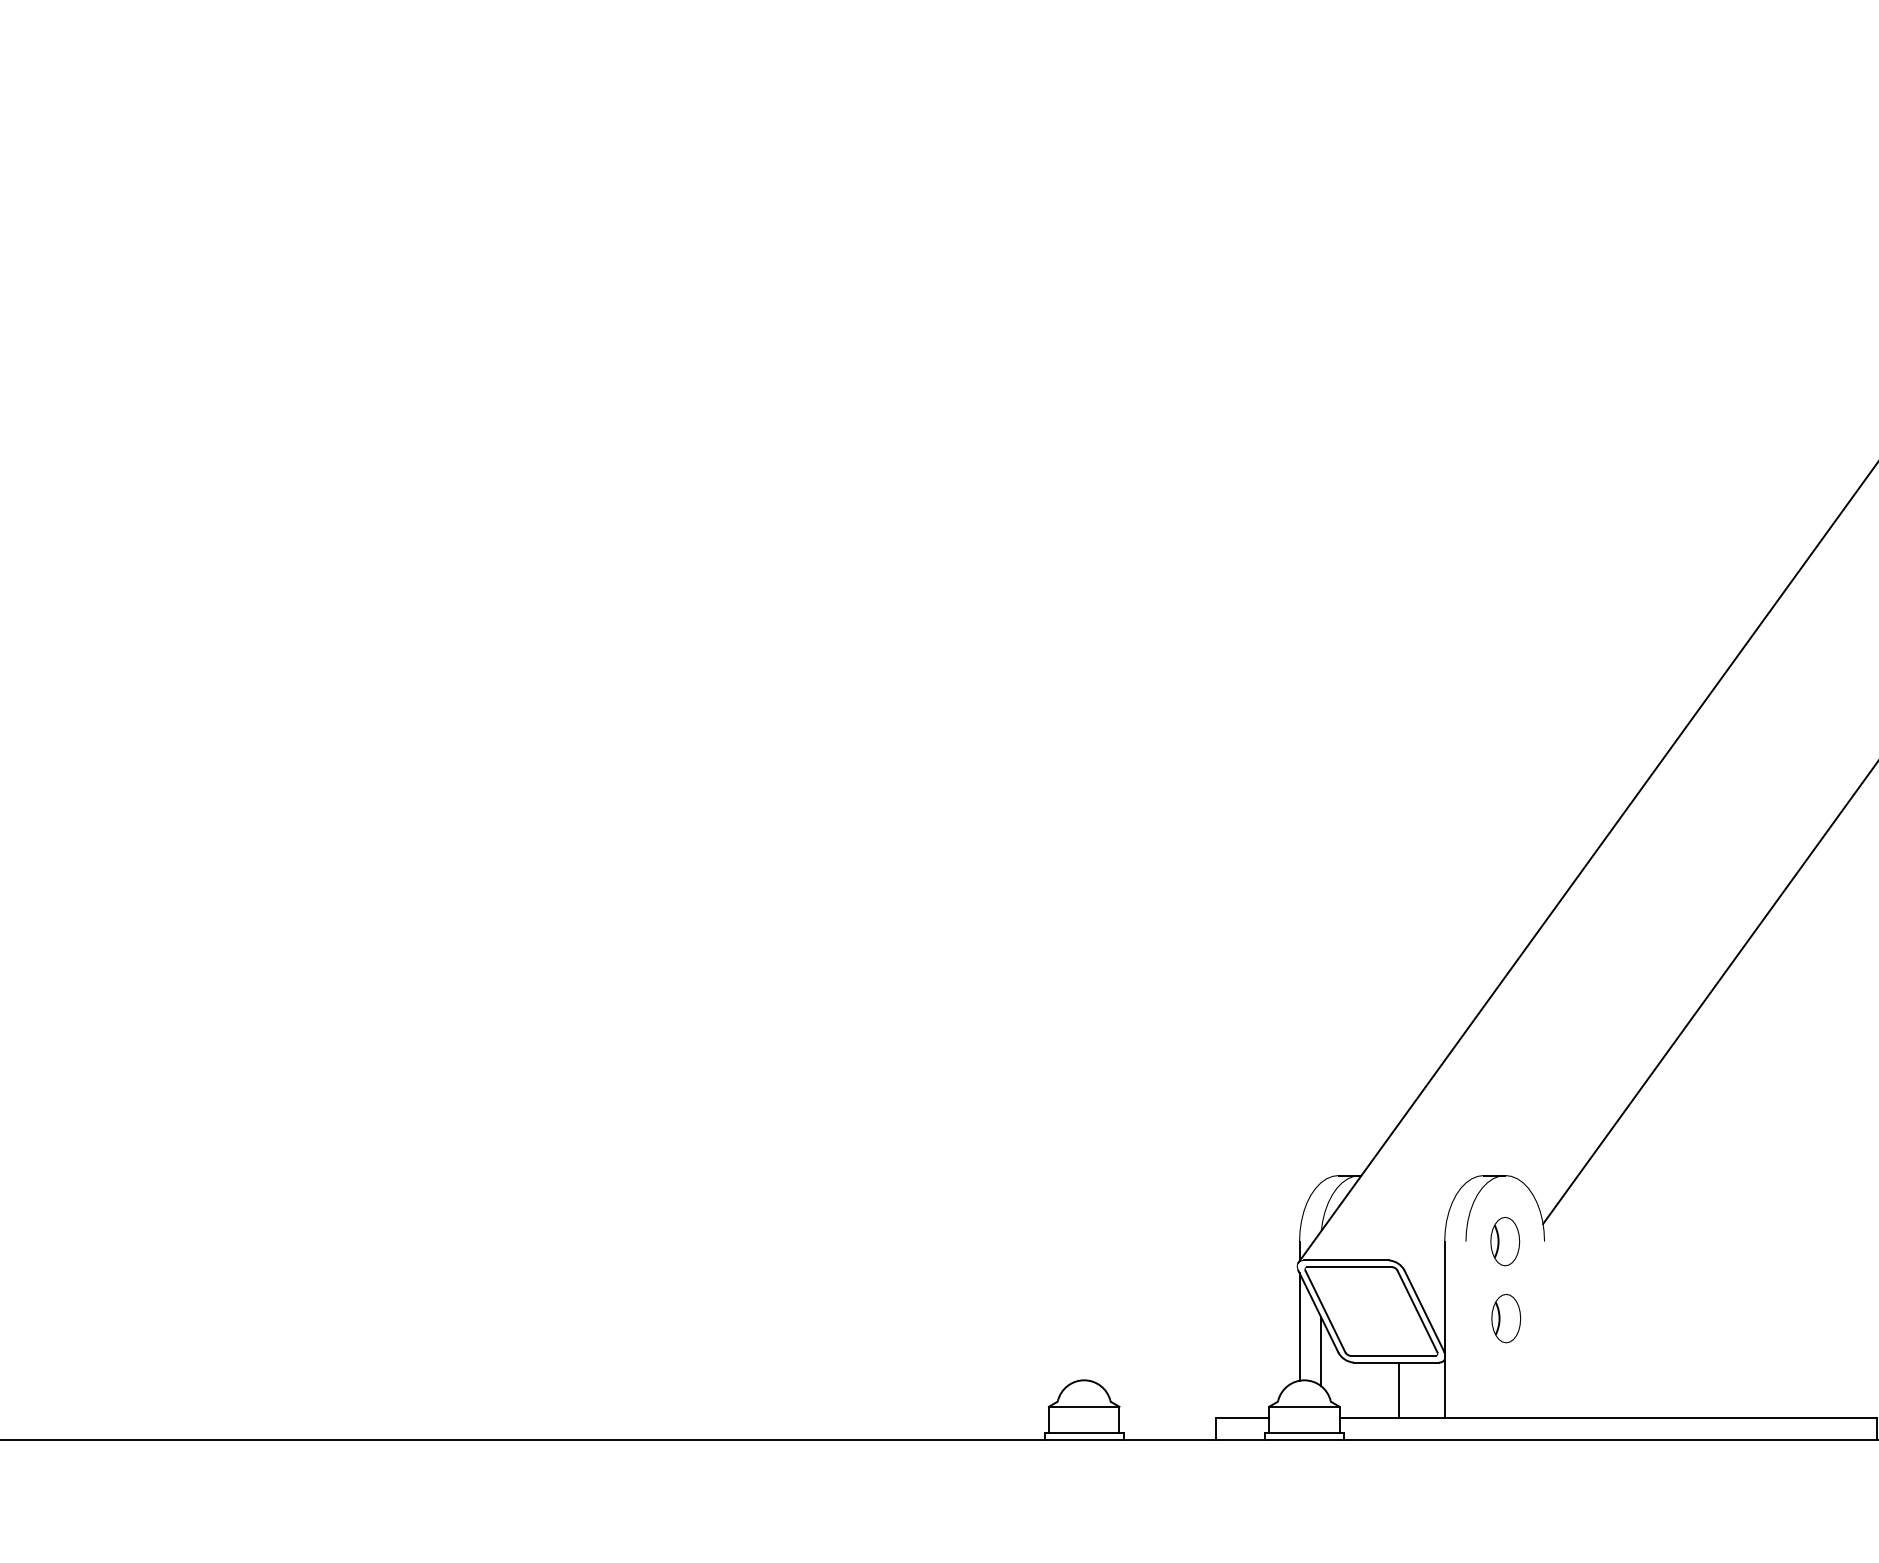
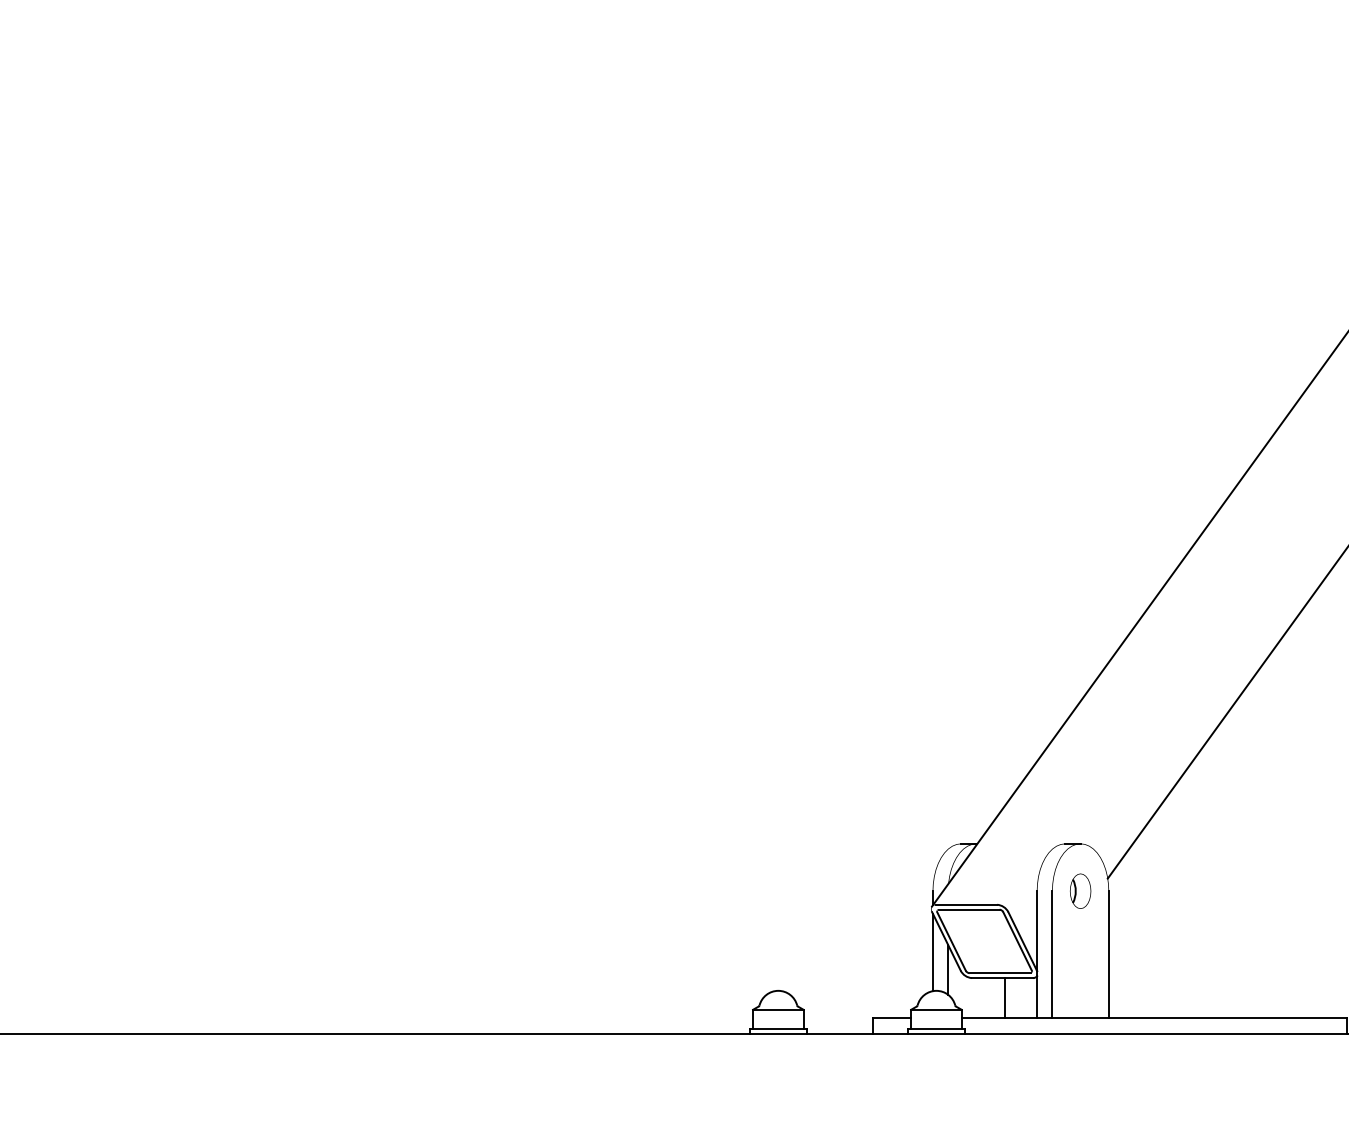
part: (1506, 1318) -> (1081, 946), removed
line: (1465, 1329) -> (1052, 954), added
line: (1544, 1329) -> (1108, 954), added

